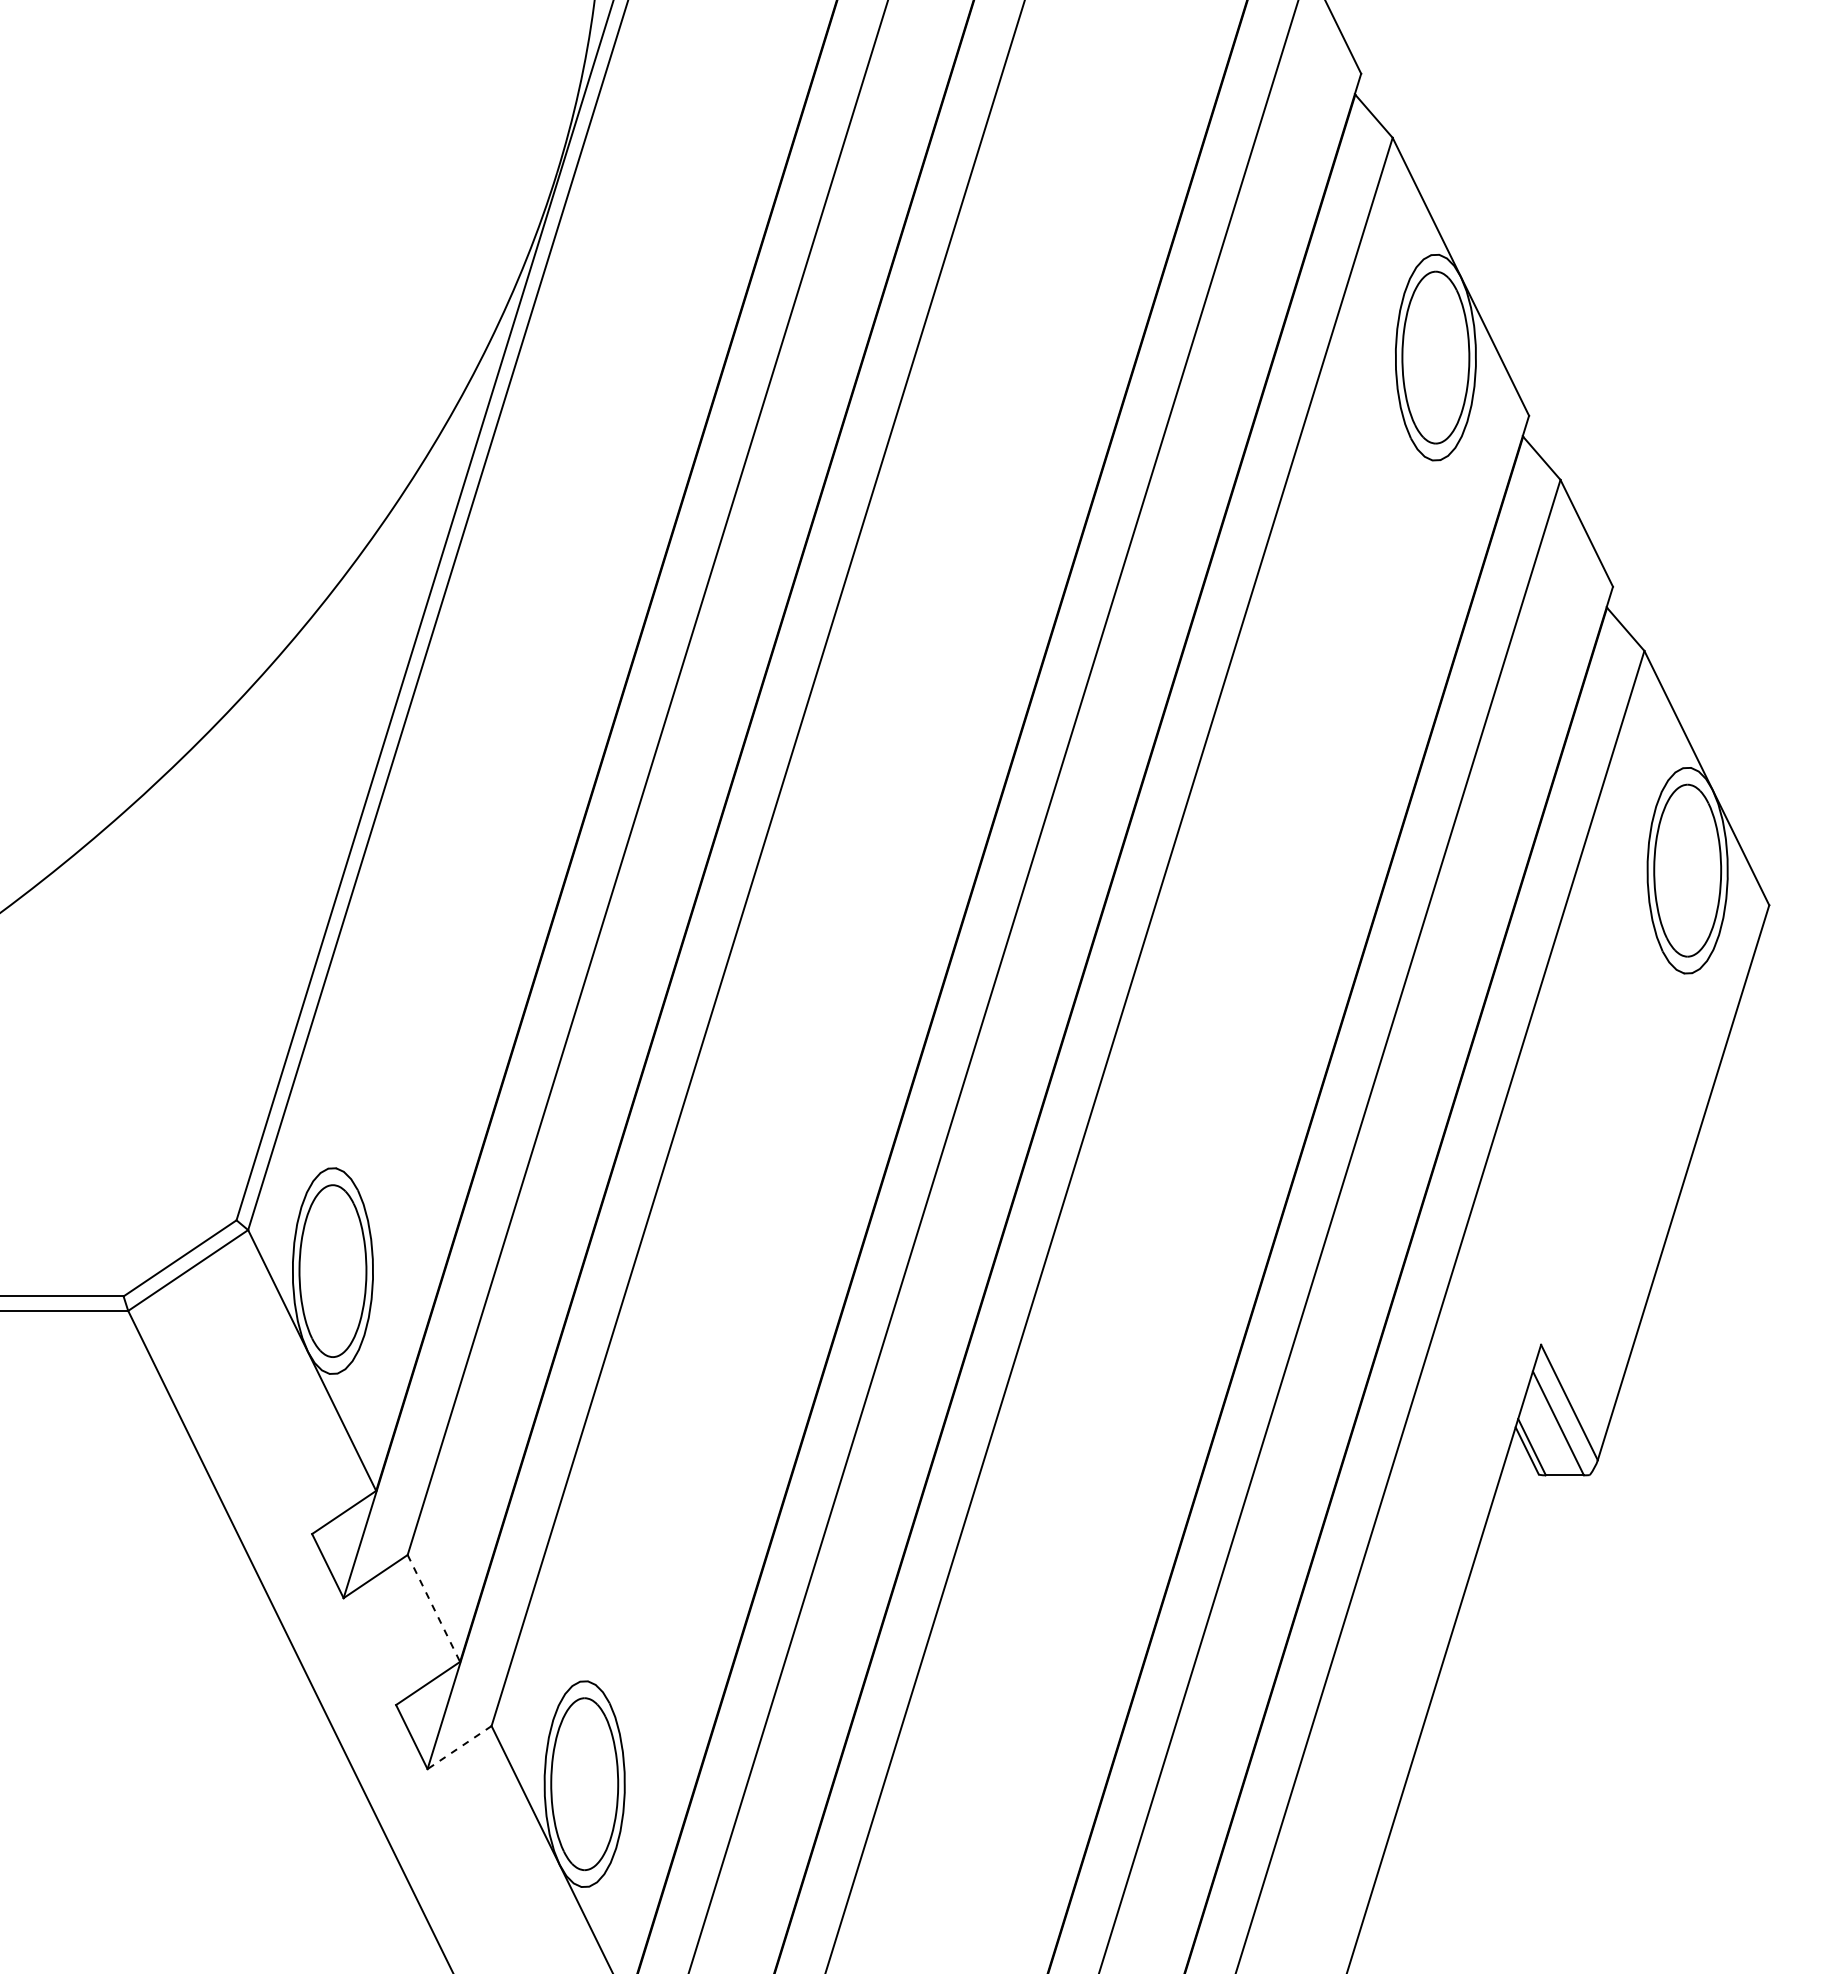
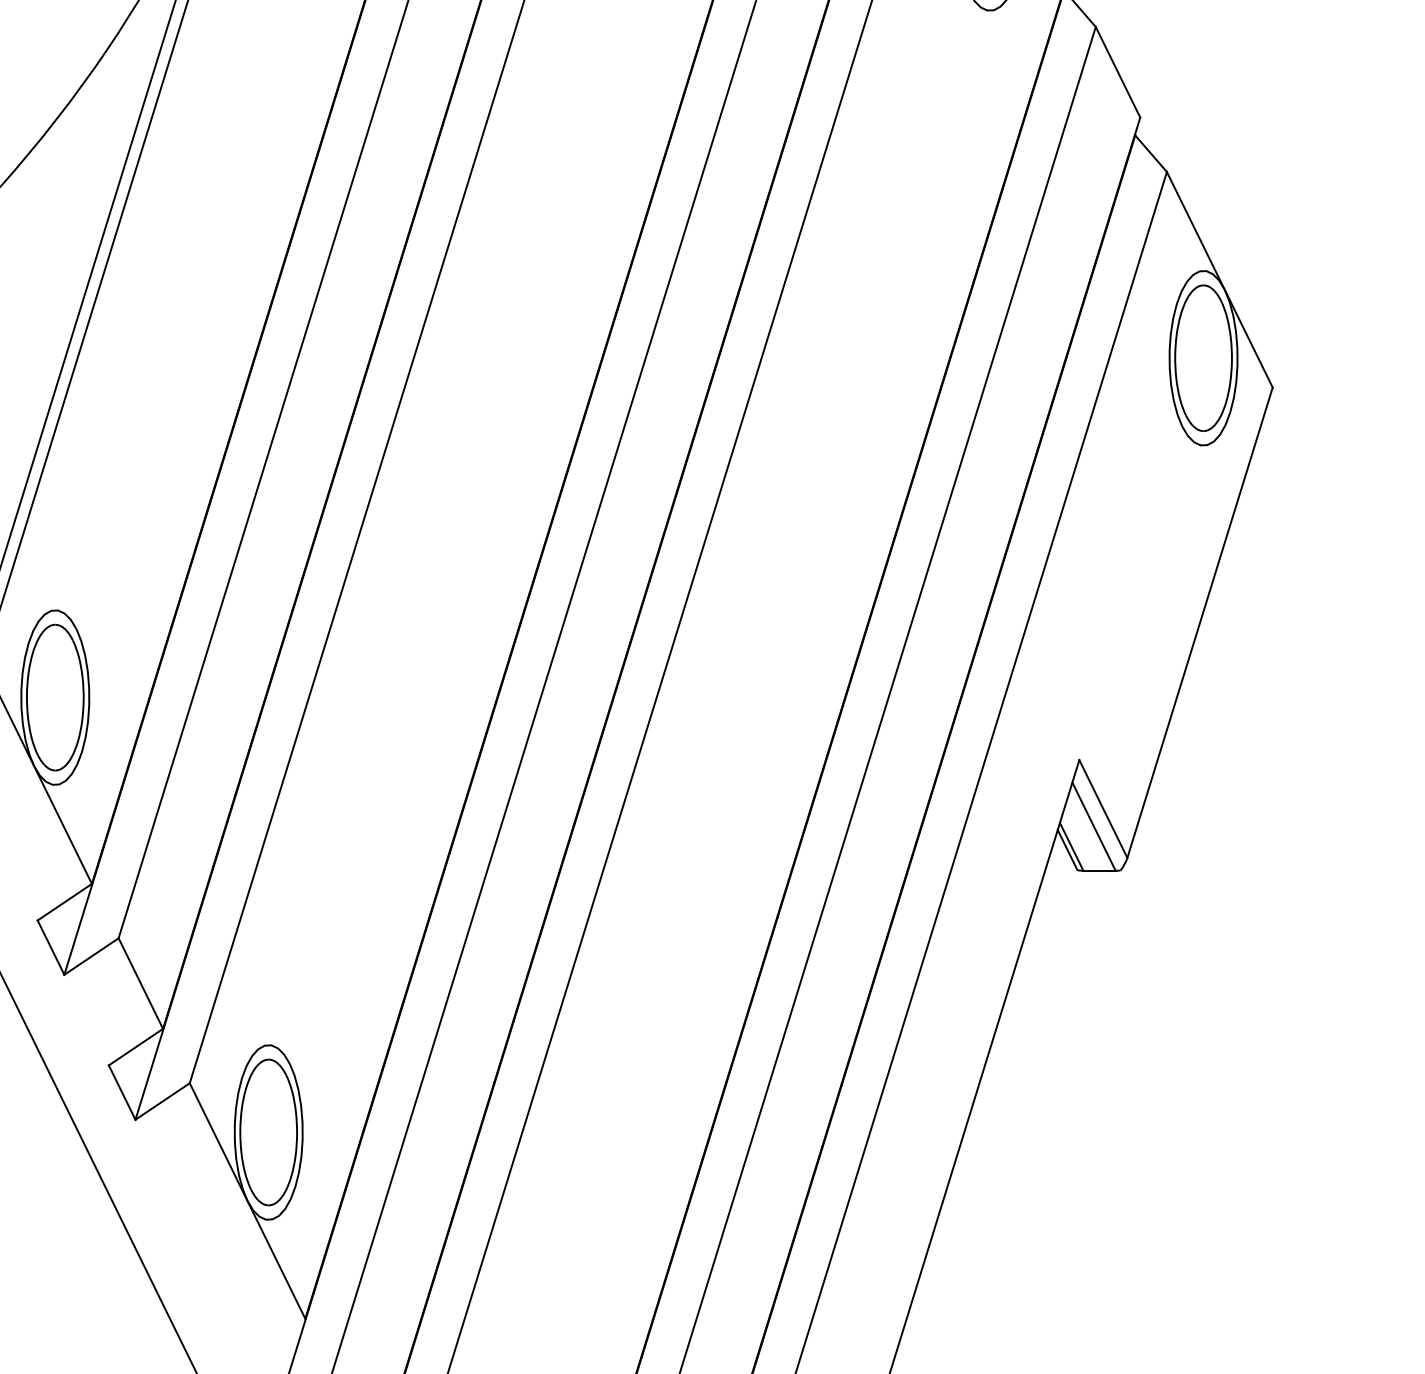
line: (433, 1608) -> (140, 983), dashed -> solid
line: (459, 1747) -> (162, 1101), dashed -> solid

